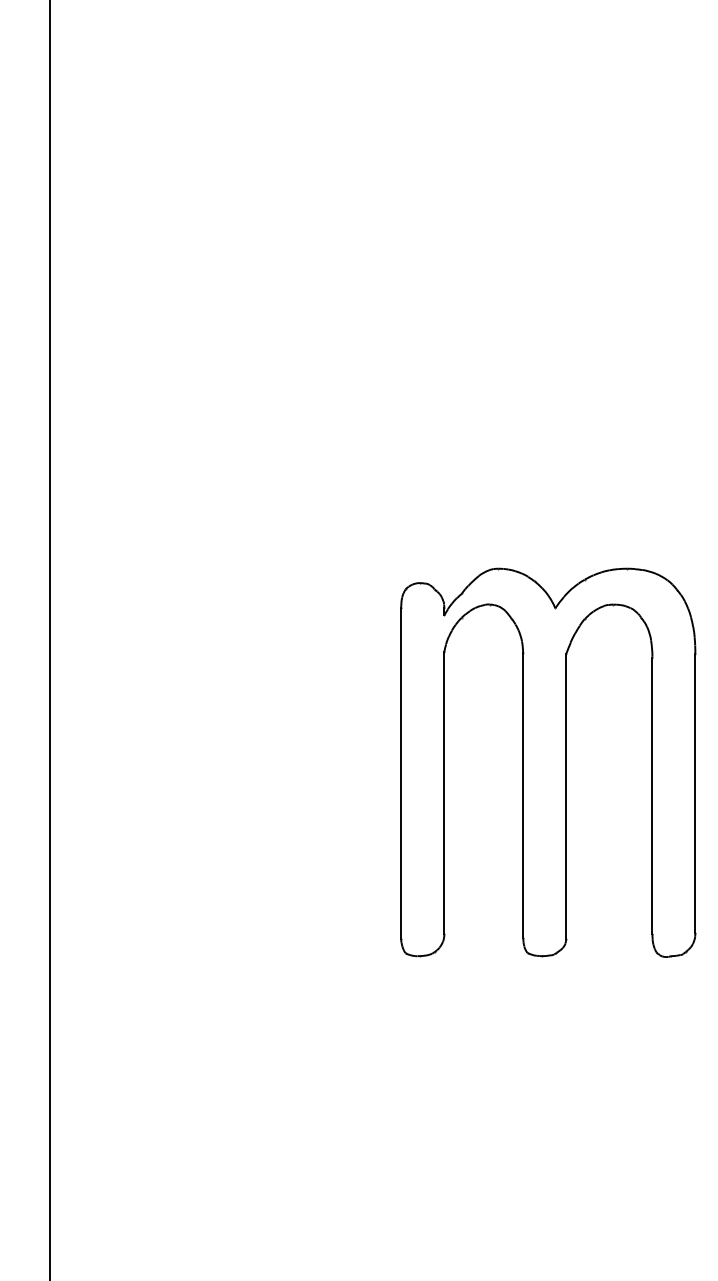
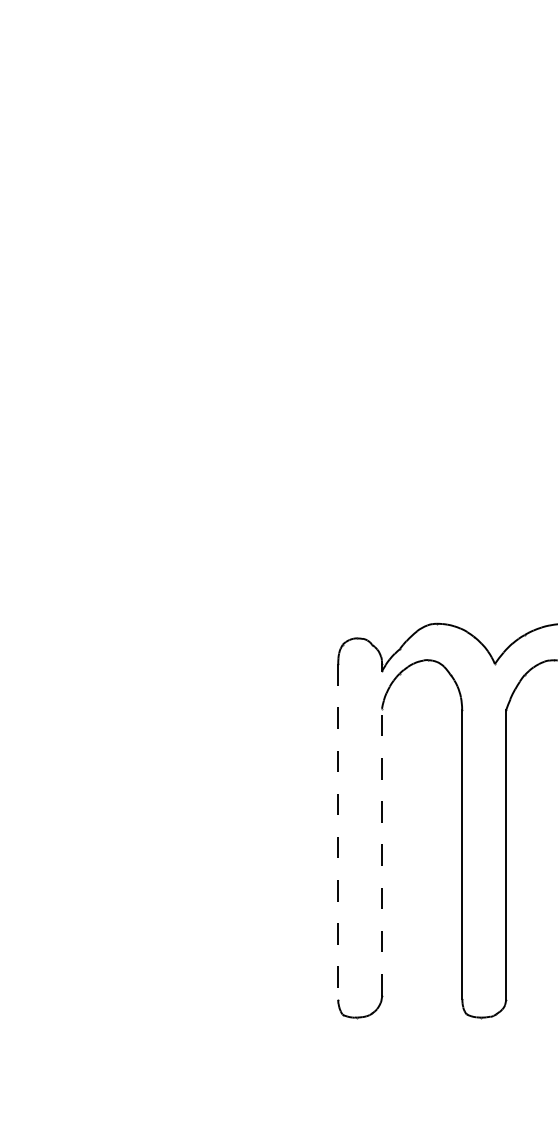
line: (401, 774) -> (338, 832), solid -> dashed
line: (444, 792) -> (382, 851), solid -> dashed

